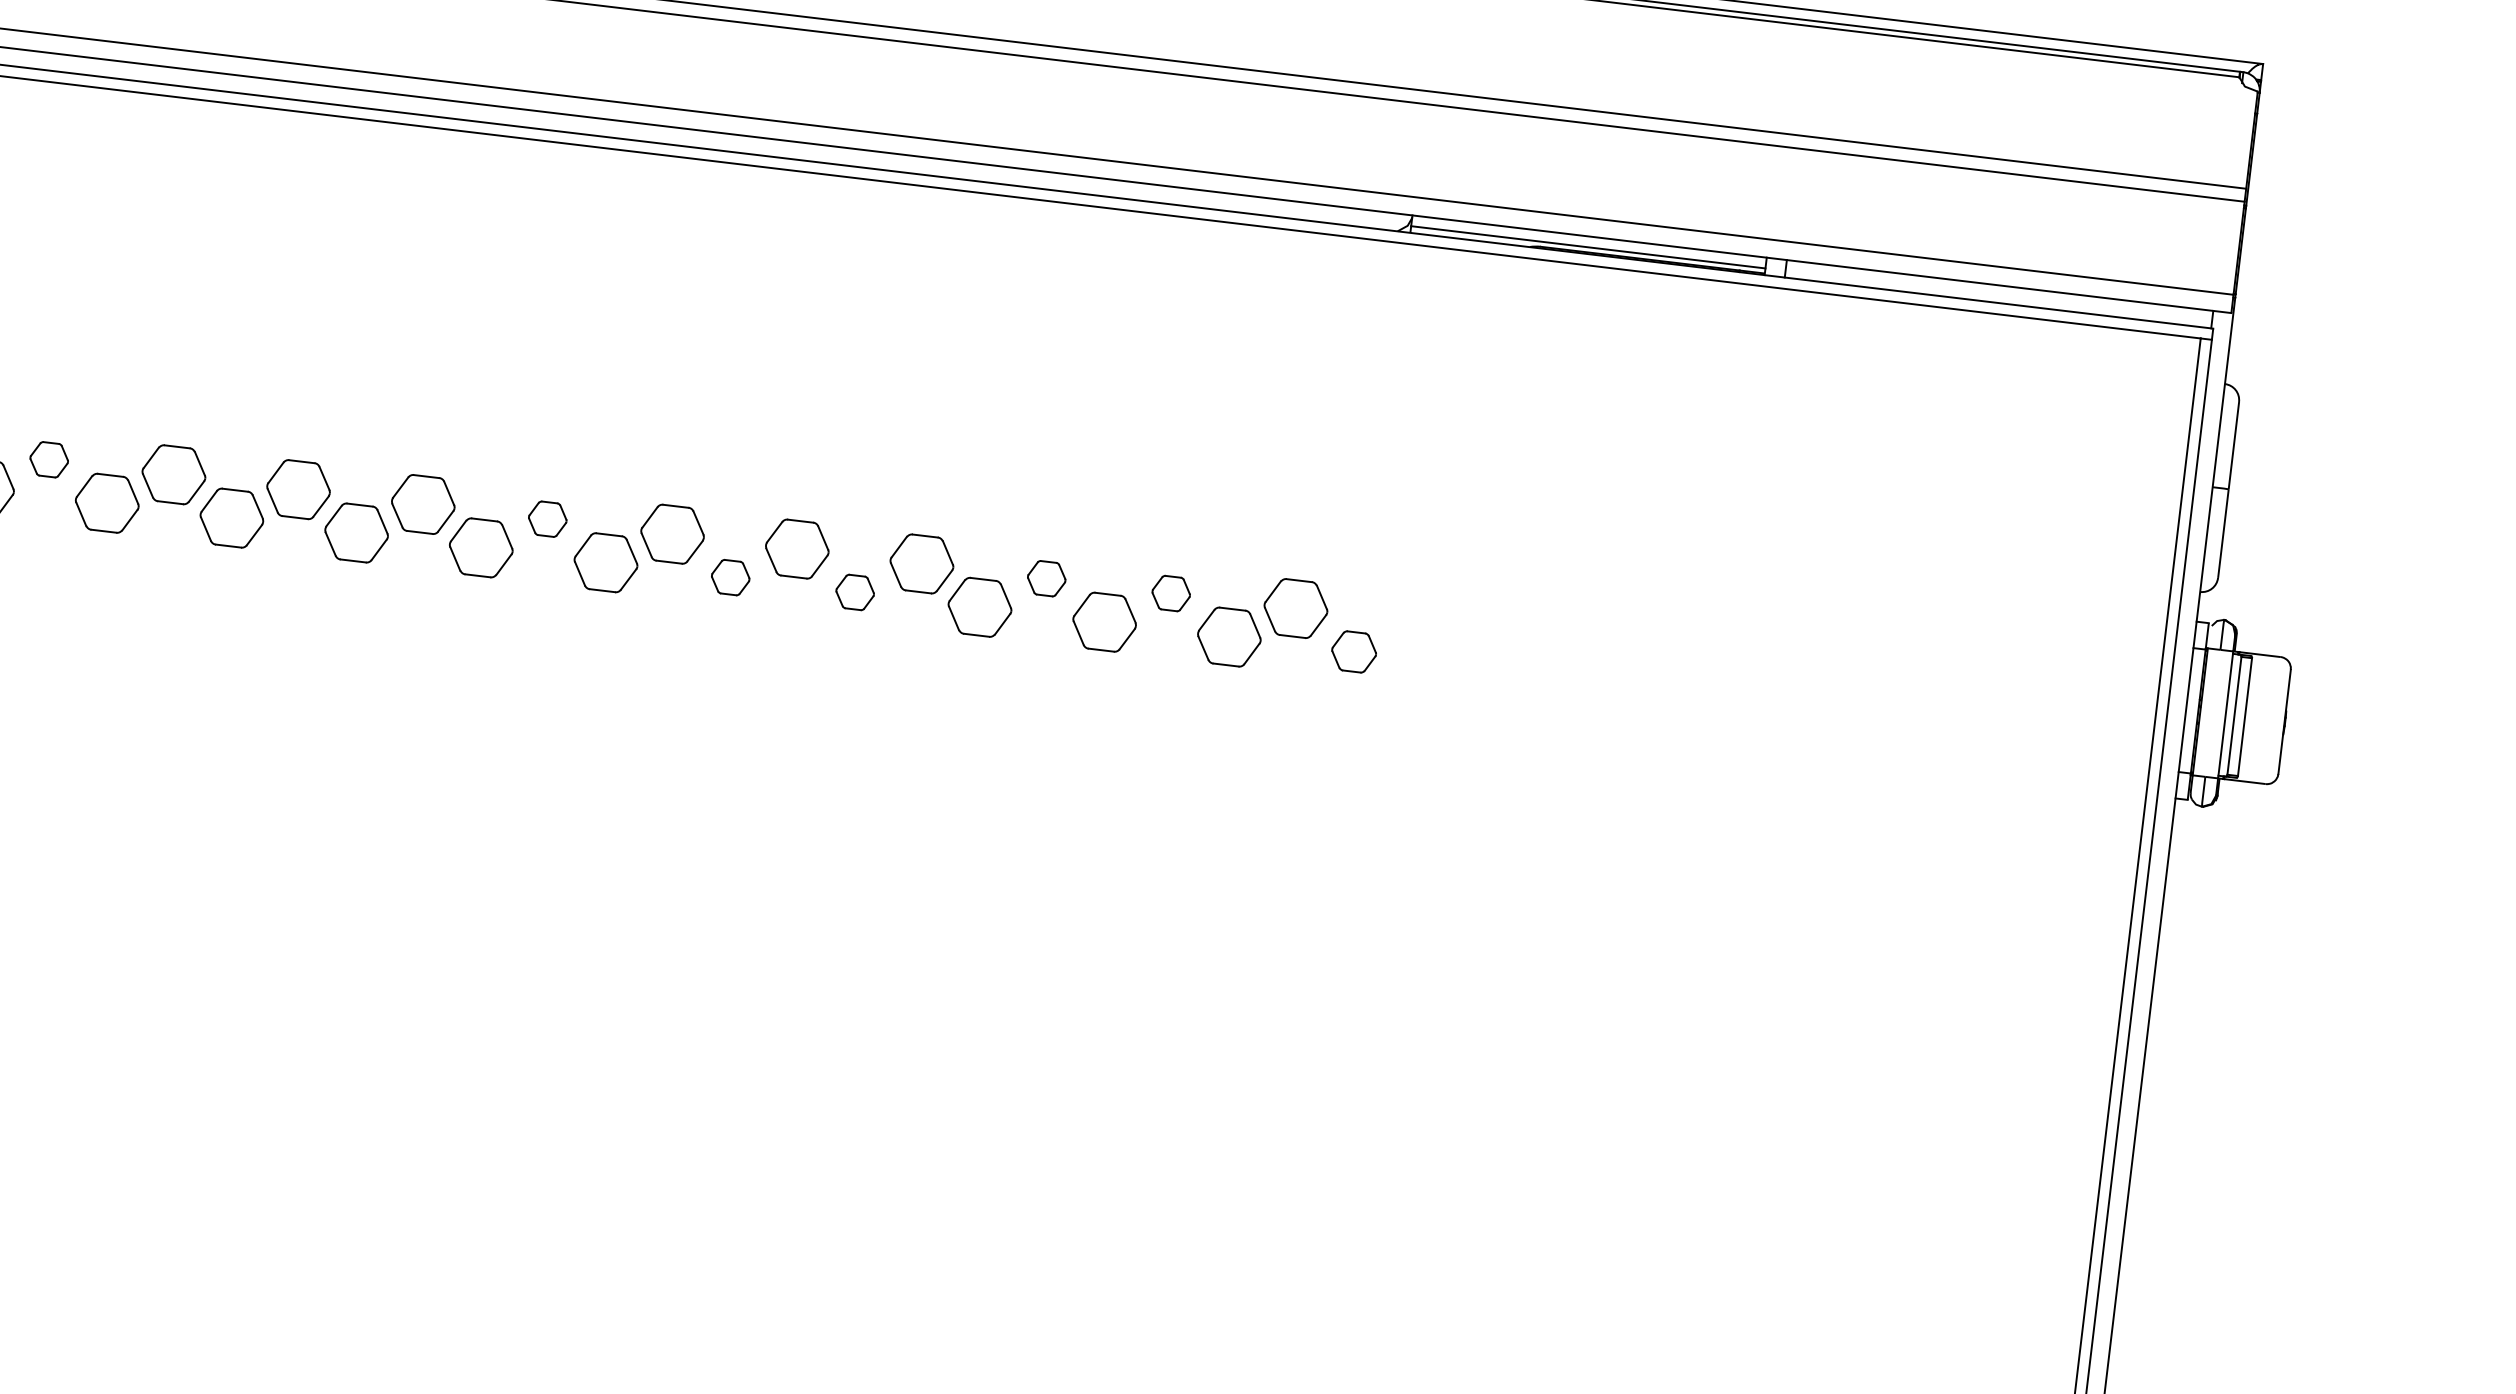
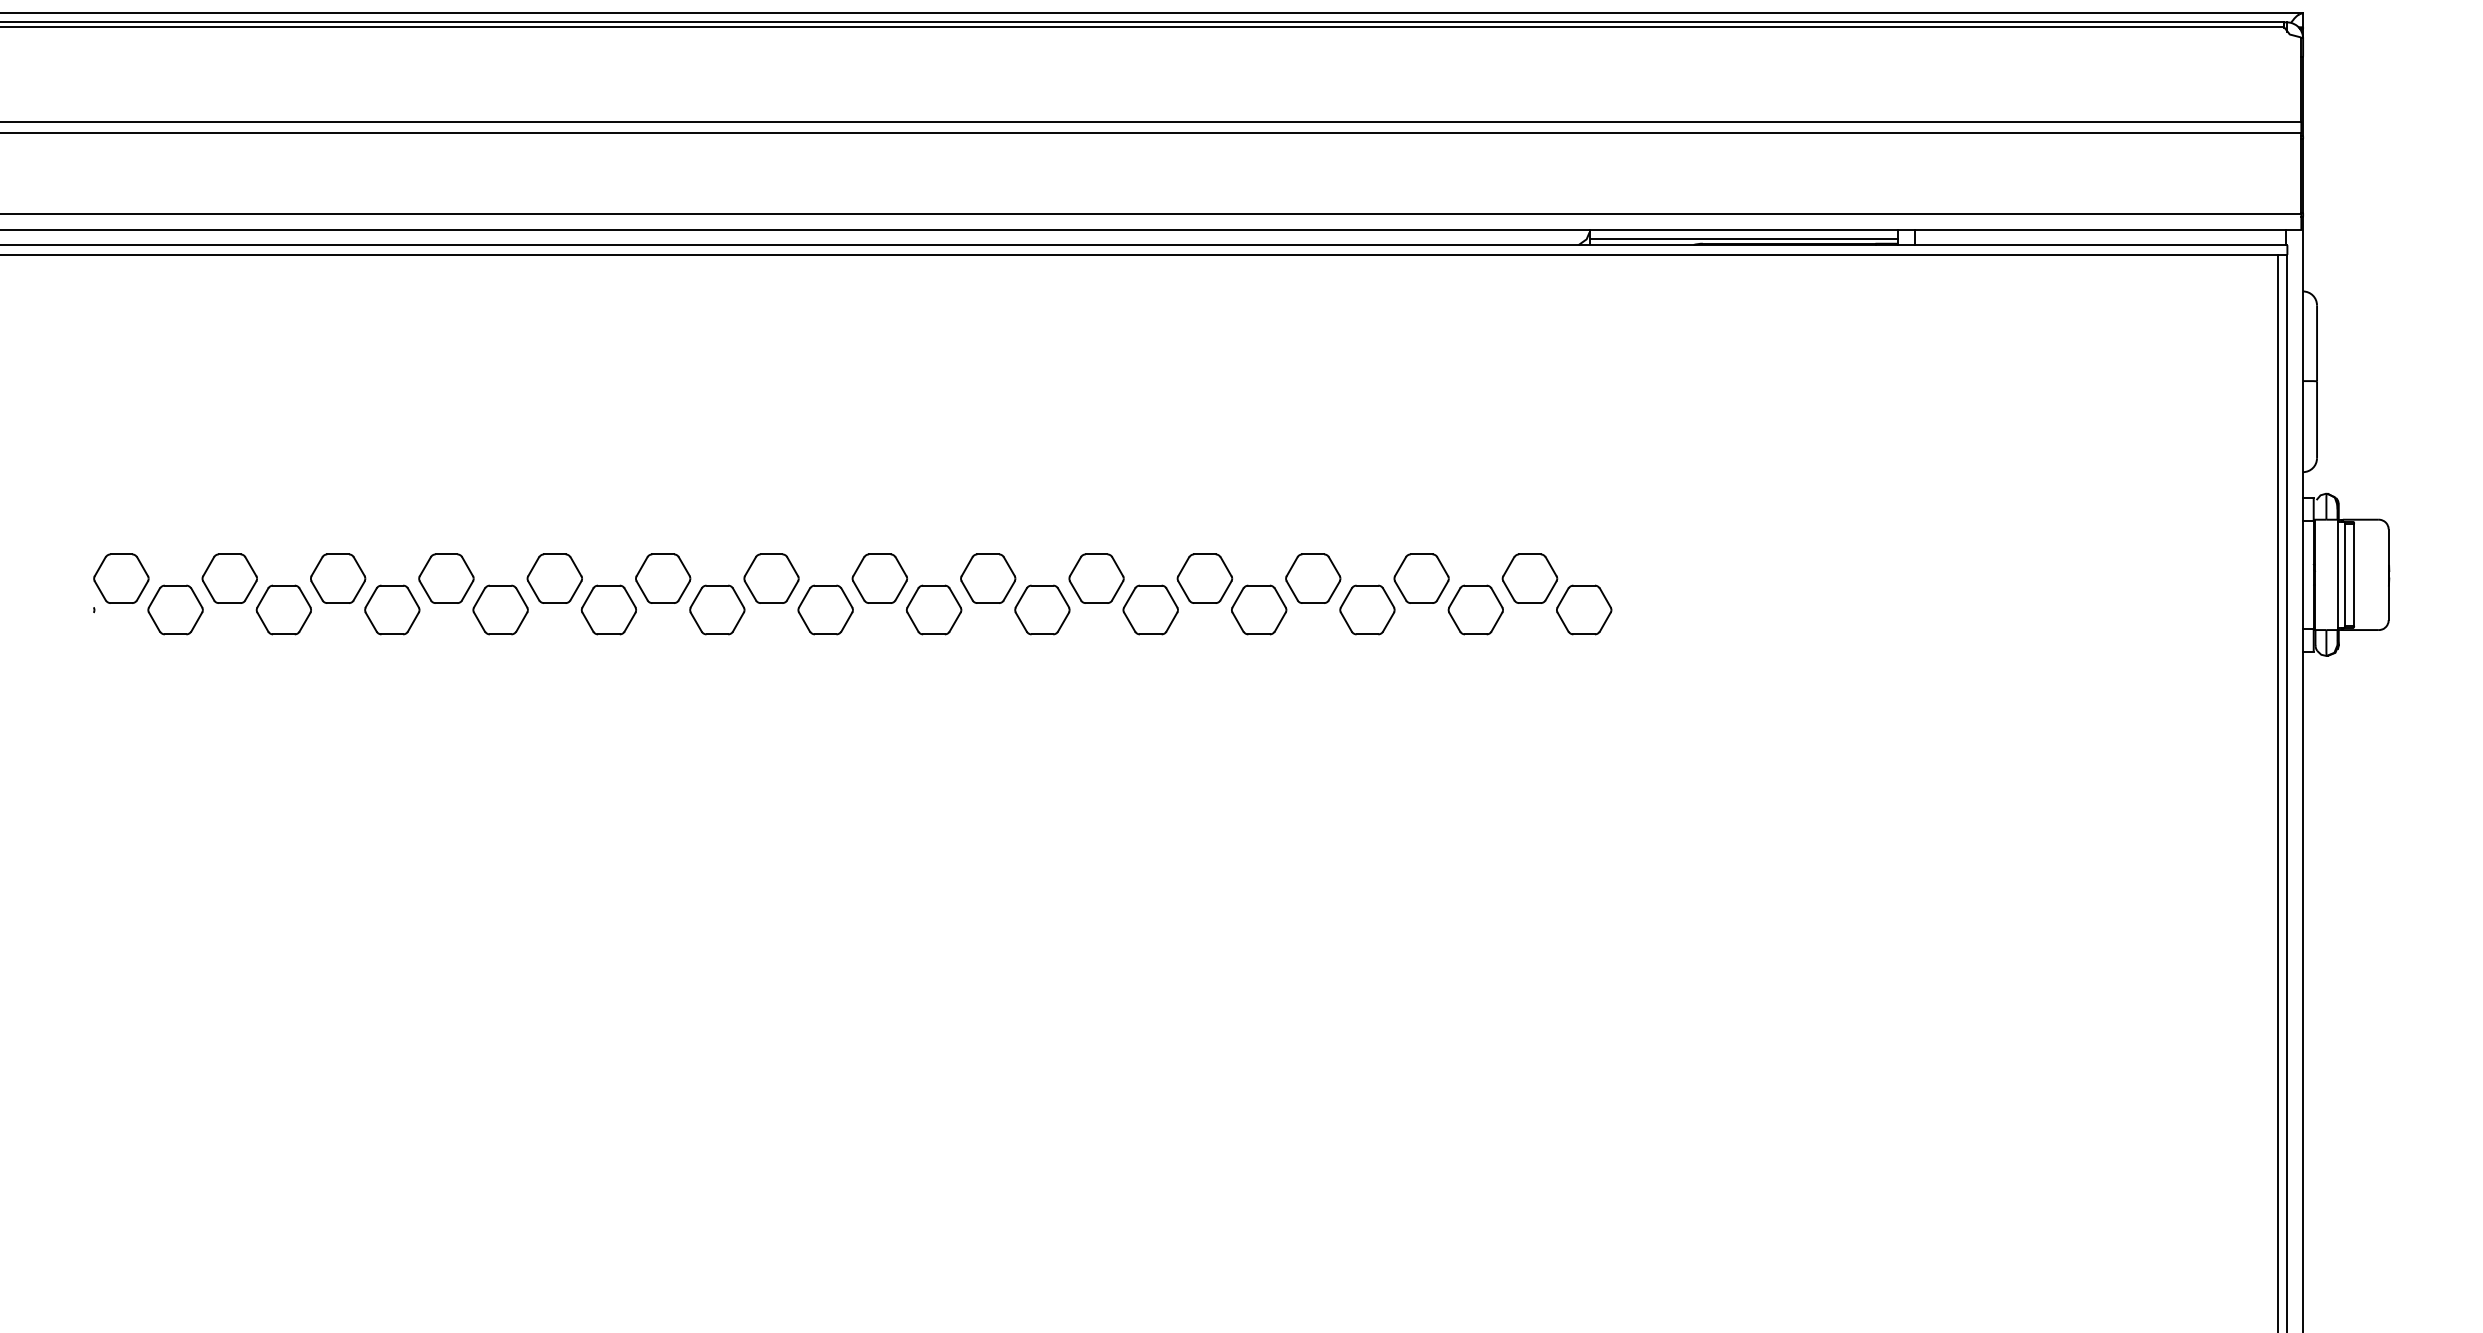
part: (49, 459) -> (446, 578), size x1.67
part: (547, 519) -> (879, 578), size x1.67
part: (730, 577) -> (1042, 609), size x1.67
part: (1046, 578) -> (1313, 578), size x1.67
part: (855, 591) -> (1150, 609), size x1.67
part: (1171, 593) -> (1421, 578), size x1.67
part: (1354, 651) -> (1584, 609), size x1.43

